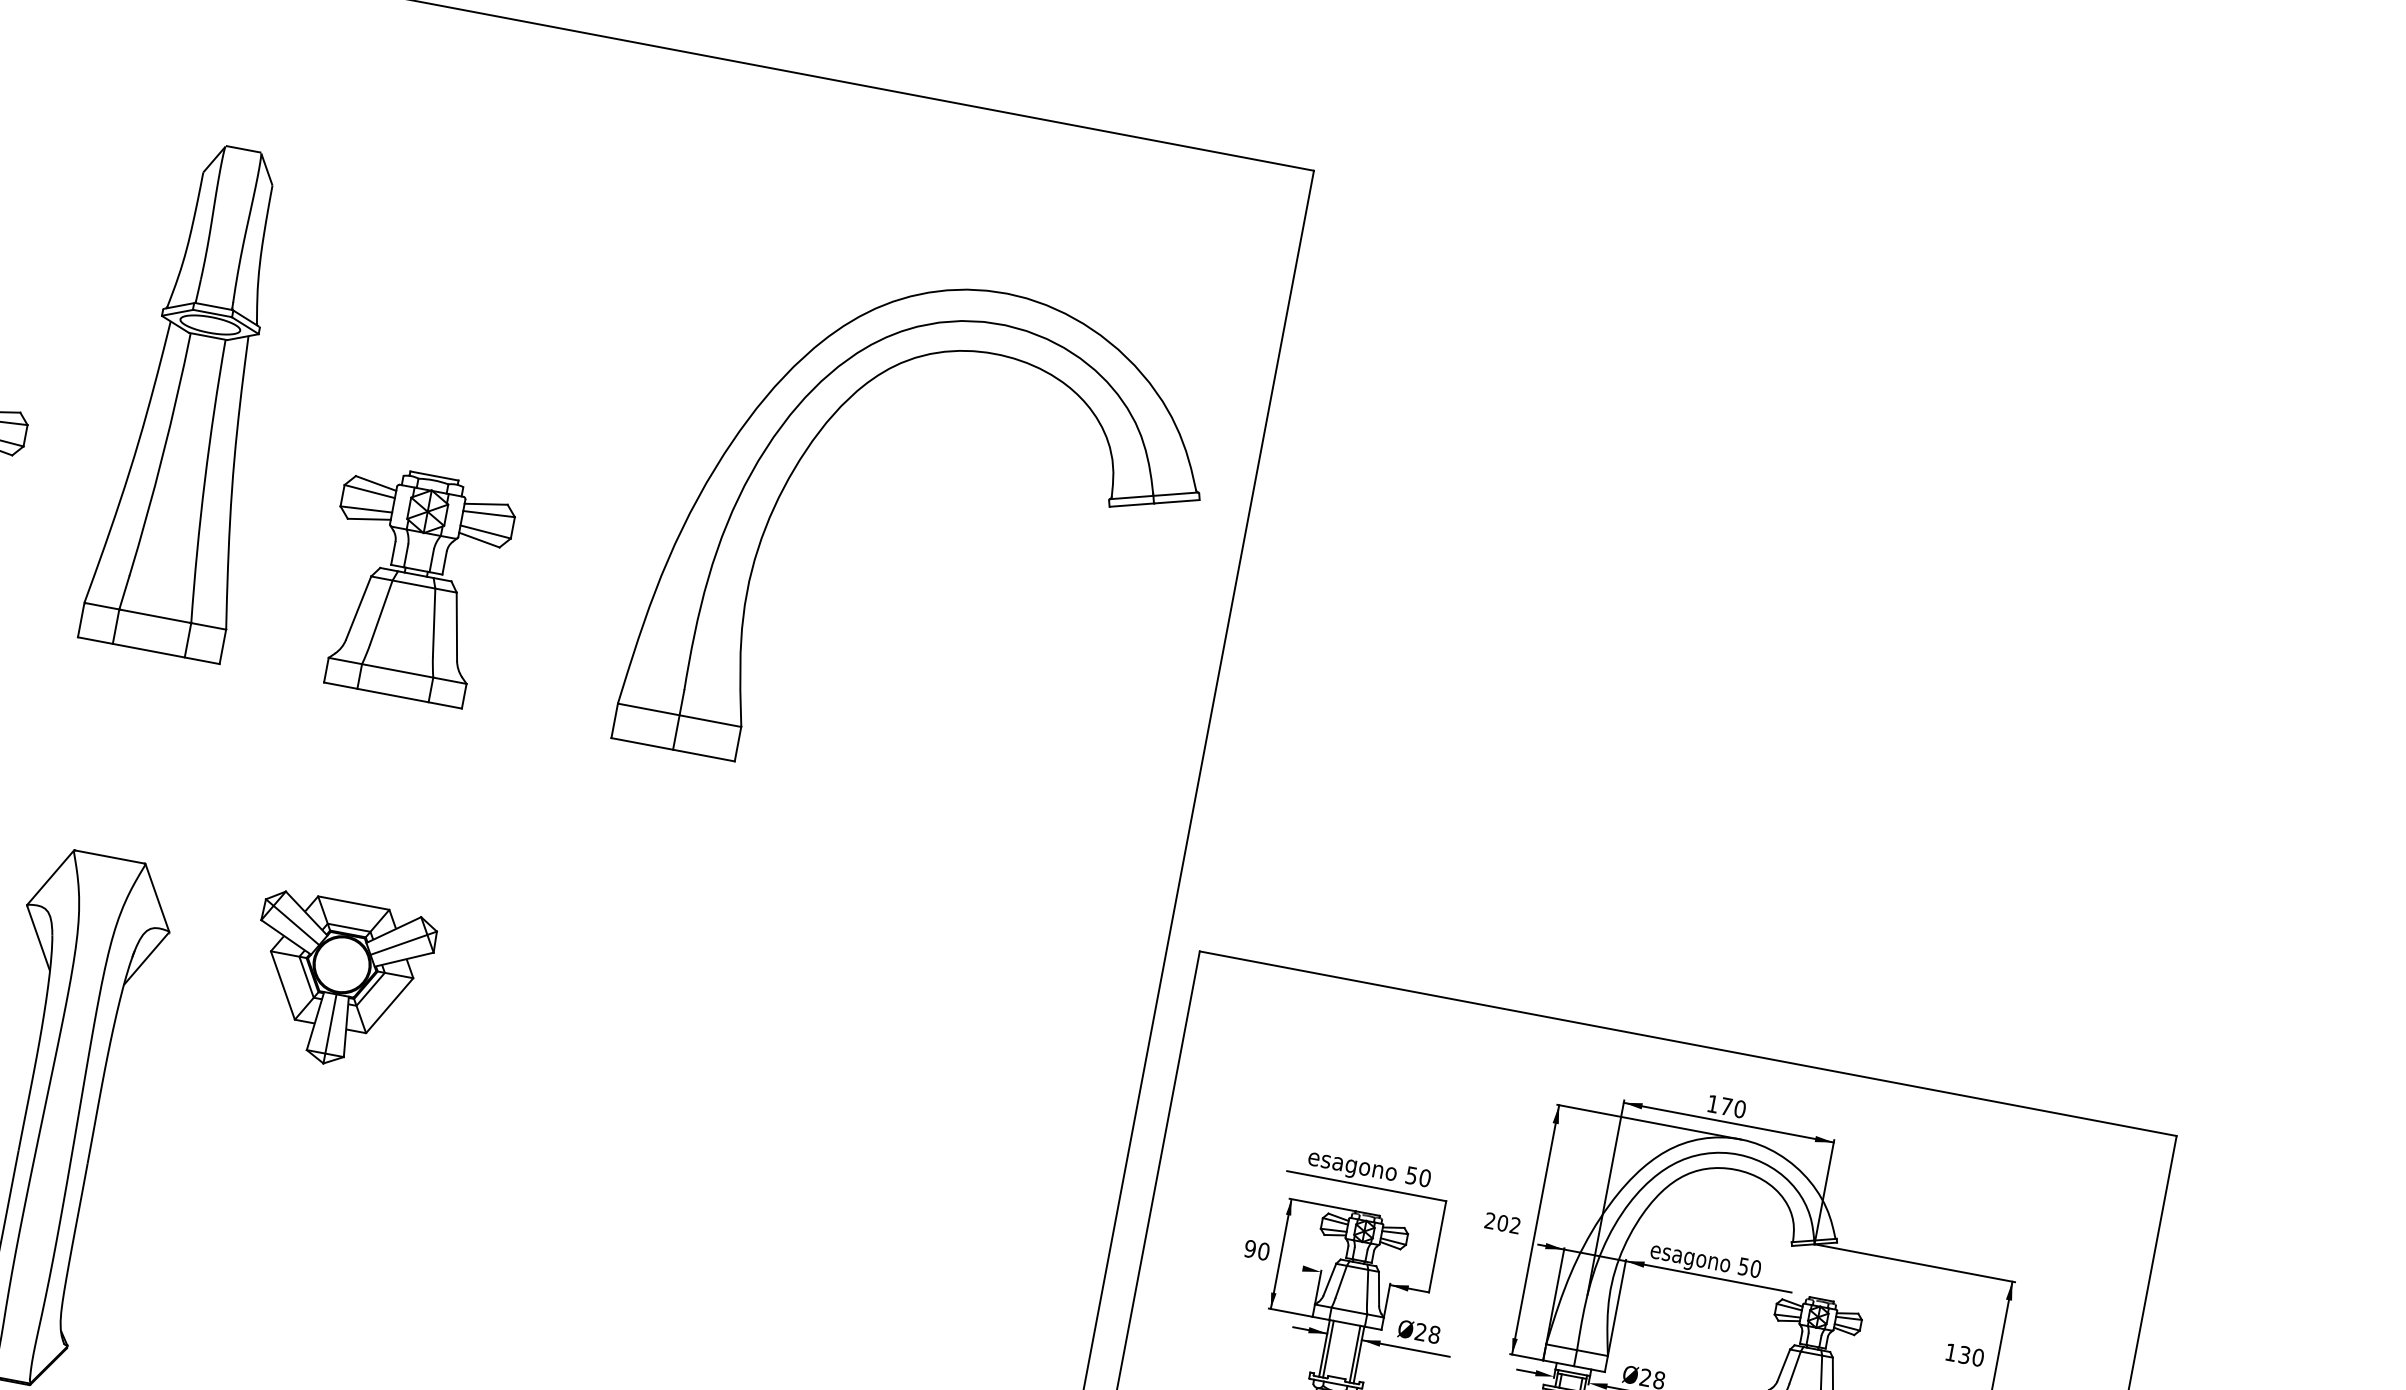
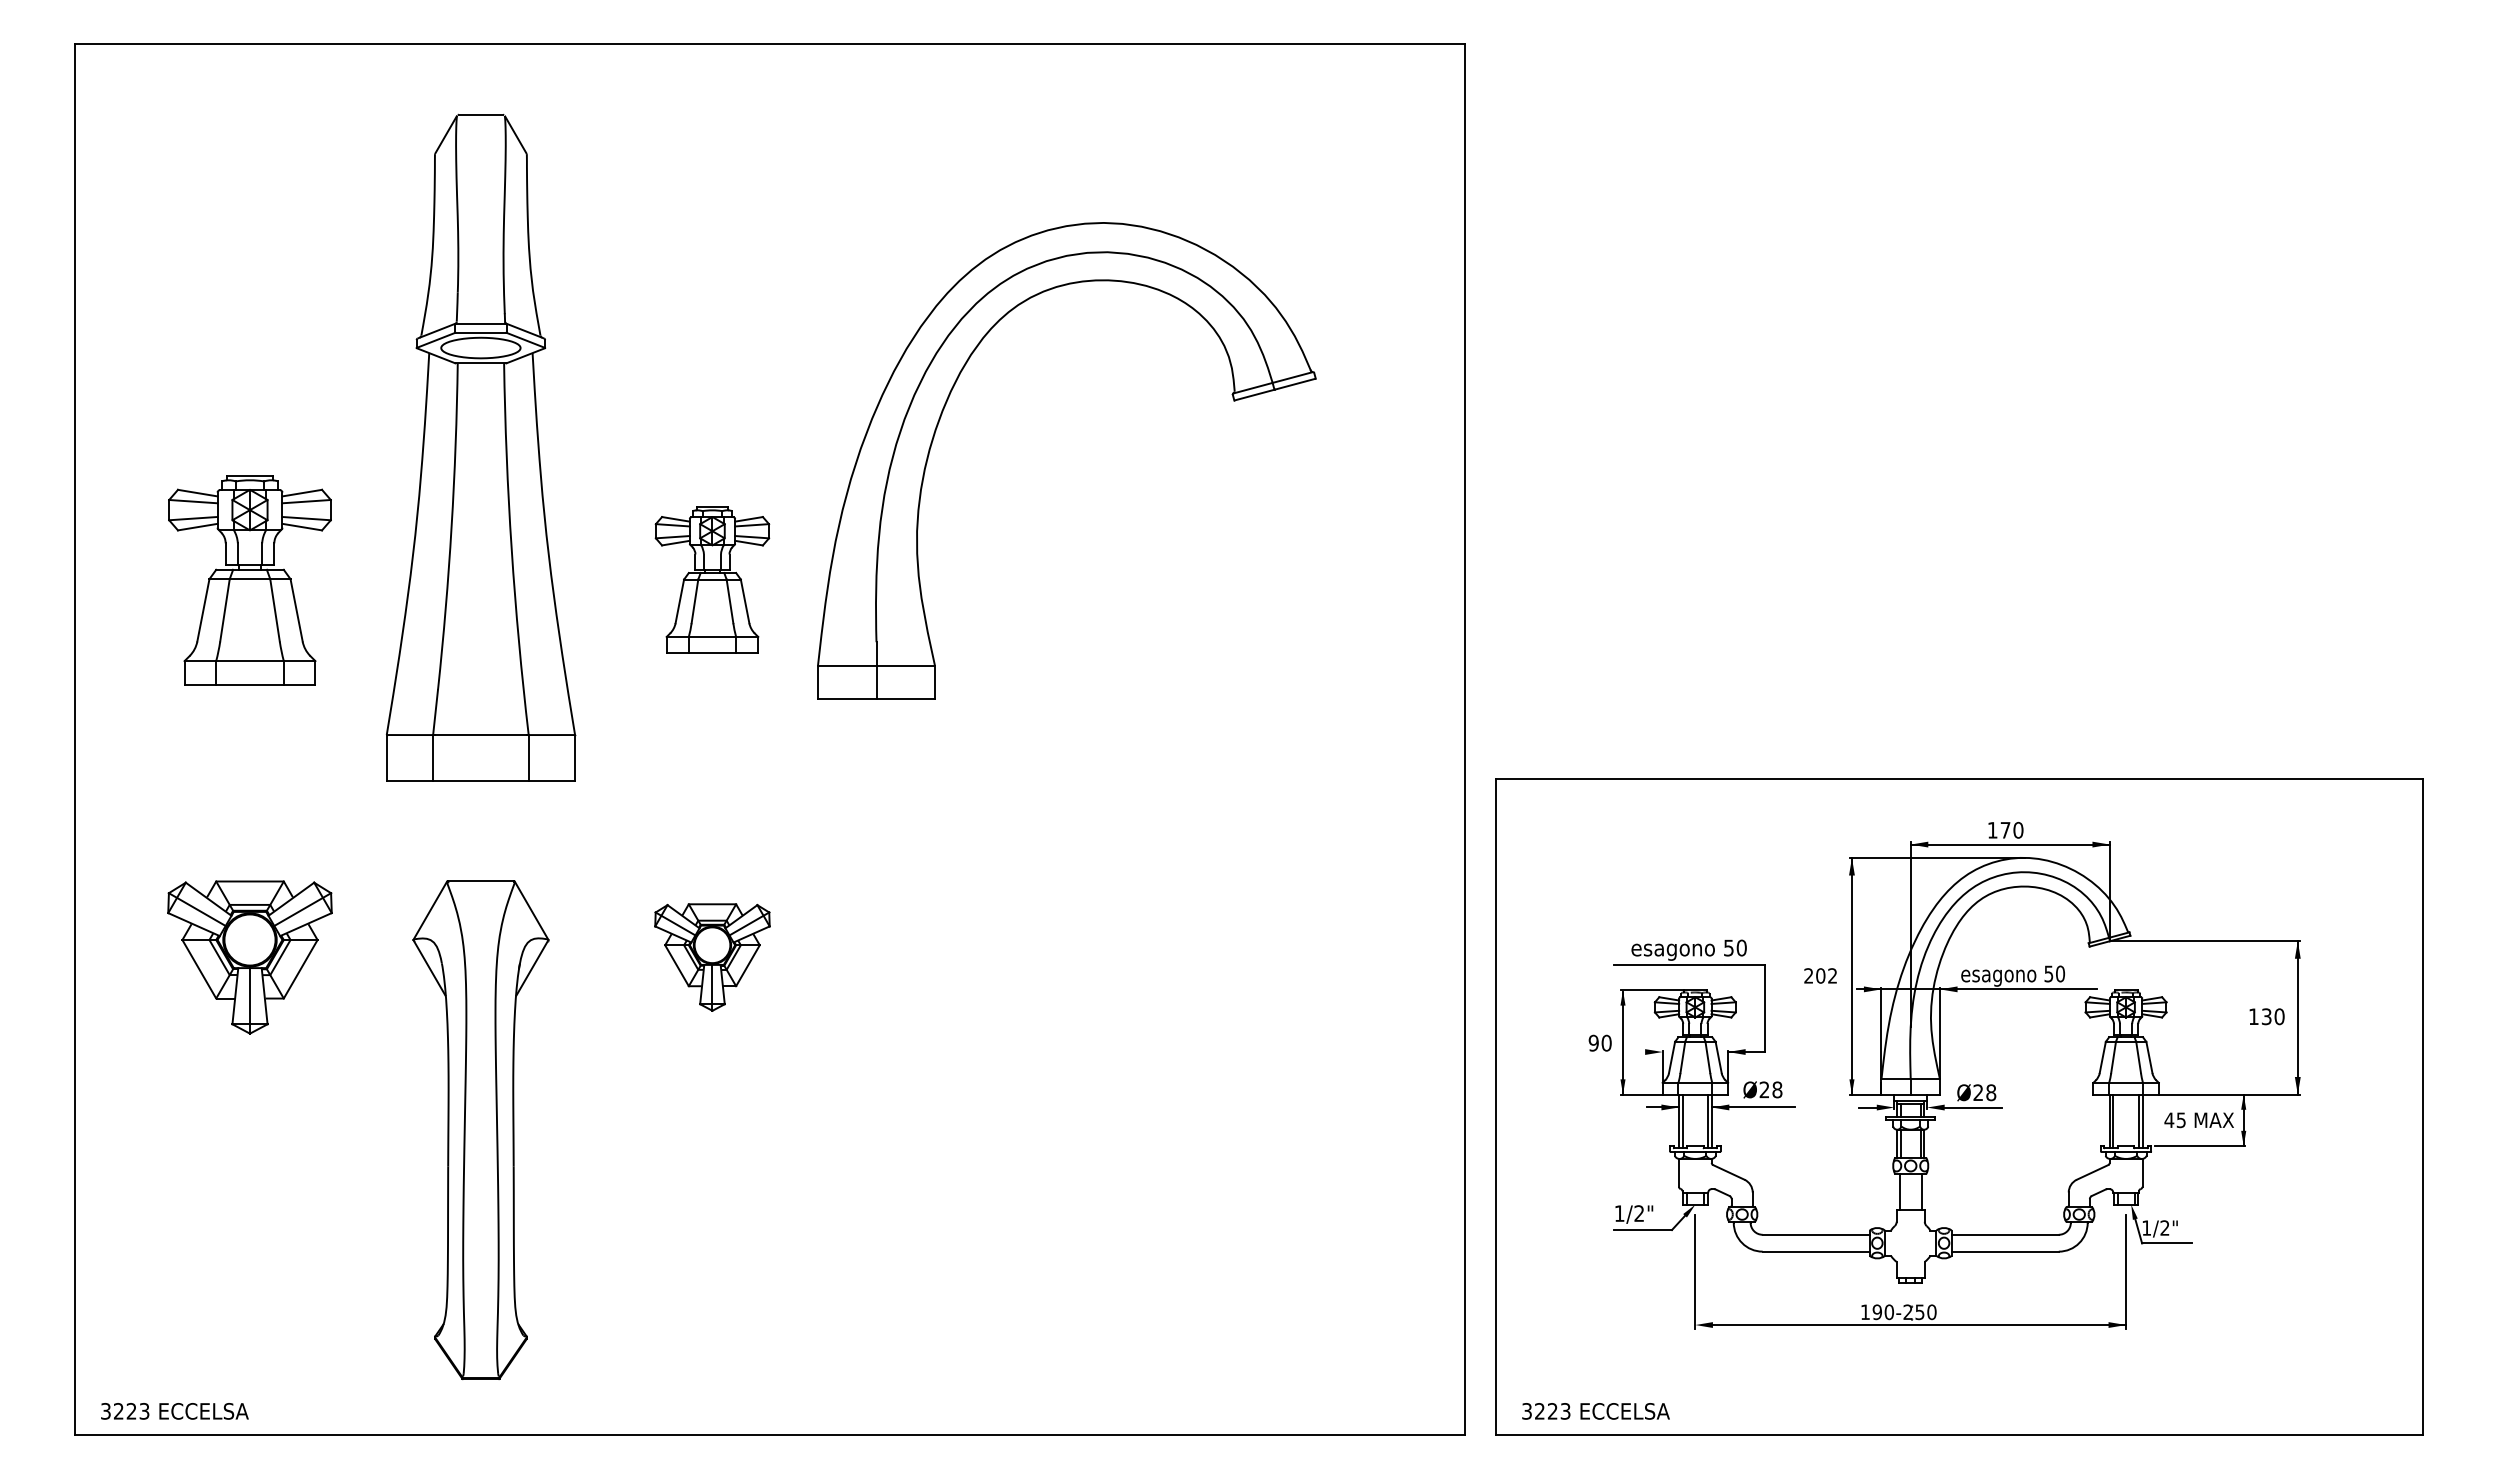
part: (195, 399) -> (480, 447), size x1.4
part: (797, 466) -> (941, 417), moved
part: (413, 585) -> (712, 580), size x0.7
part: (338, 983) -> (712, 957), size x0.7

